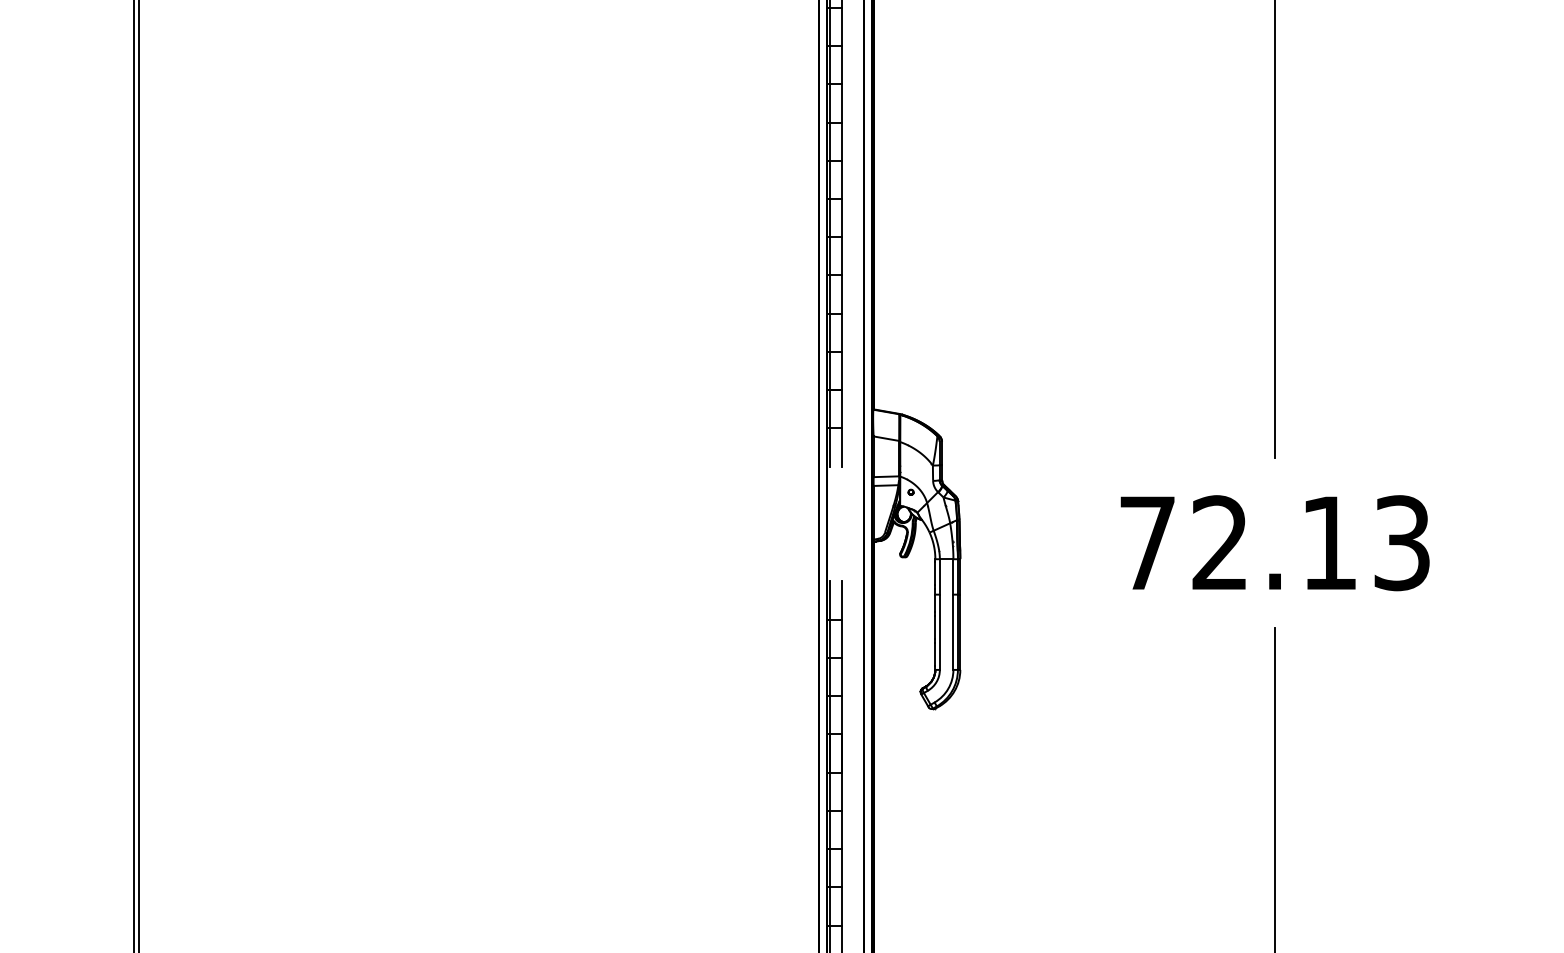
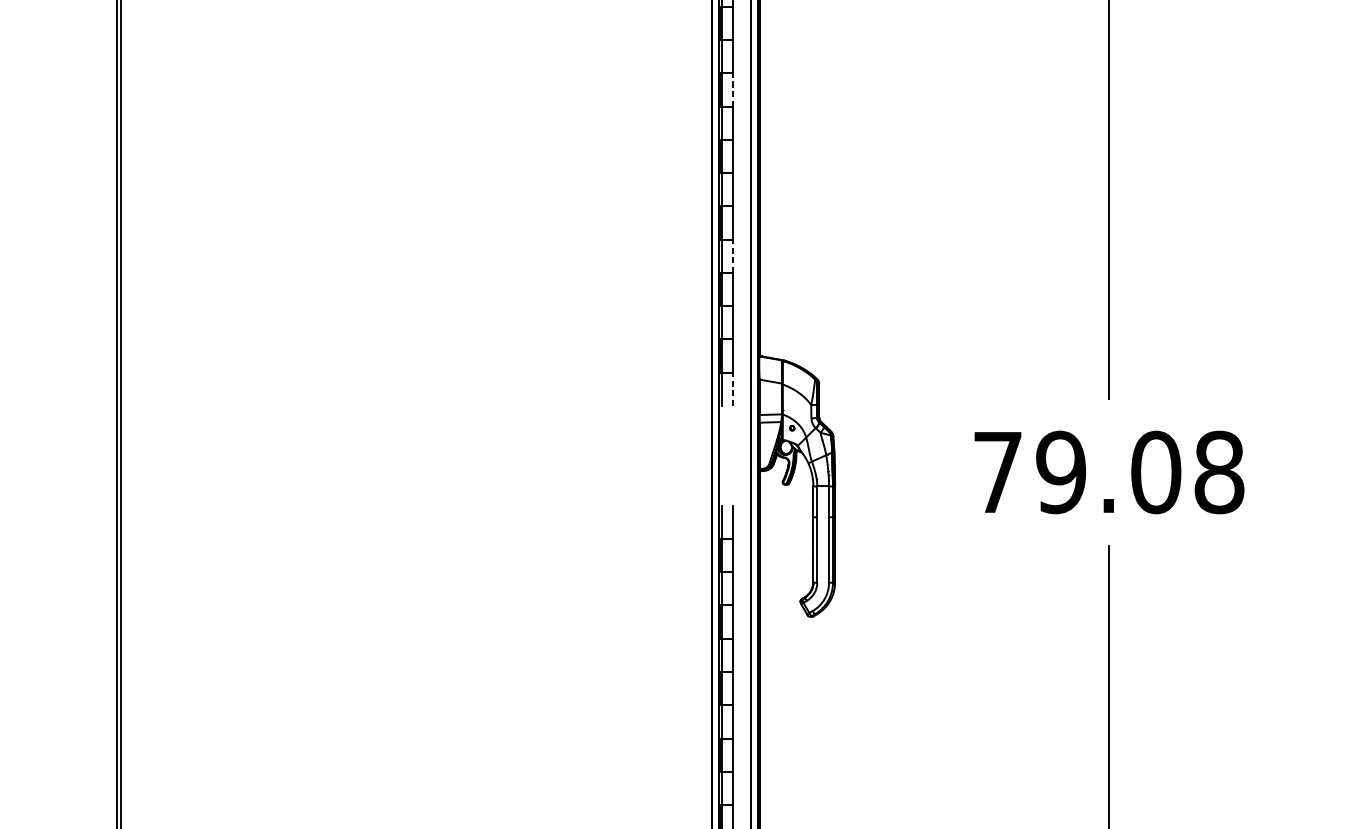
line: (842, 102) -> (732, 89), solid -> dashed
line: (842, 294) -> (732, 256), solid -> dashed
line: (842, 447) -> (732, 389), solid -> dashed
text: (1310, 543) -> (1139, 472), 72.13 -> 79.08

